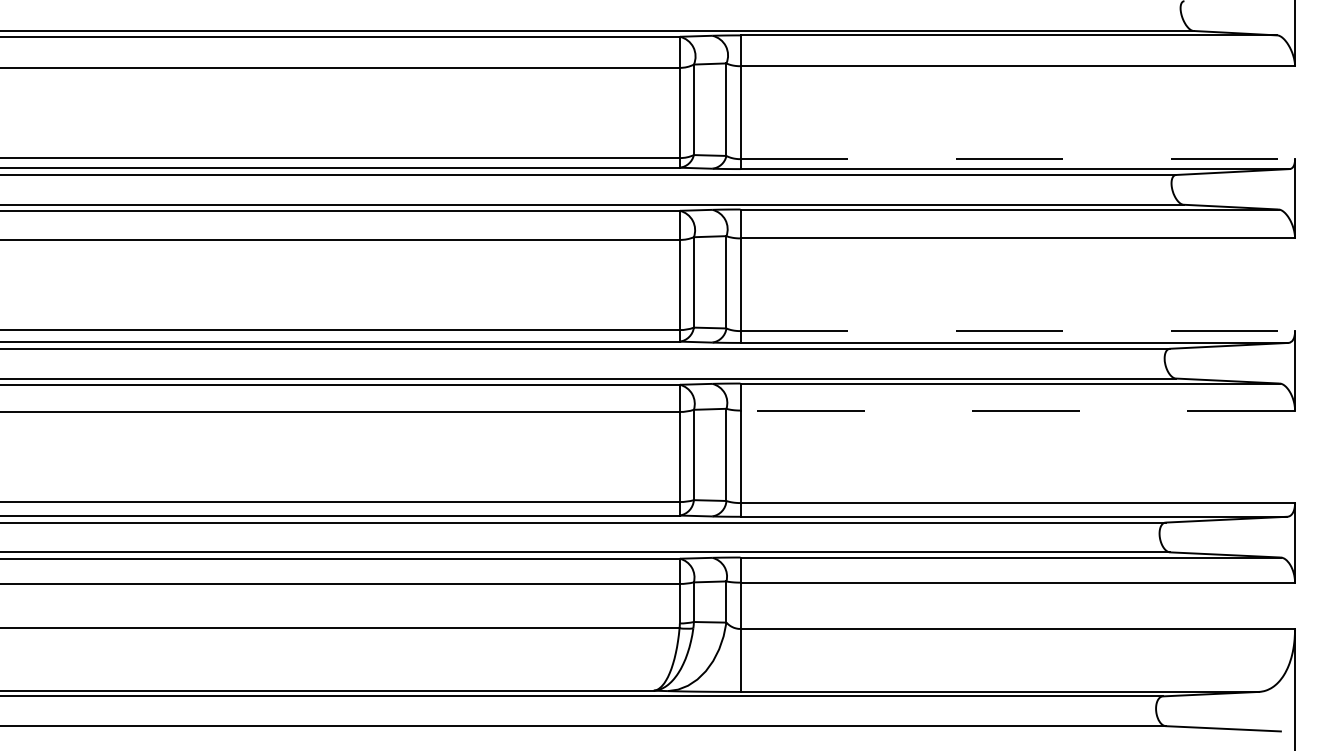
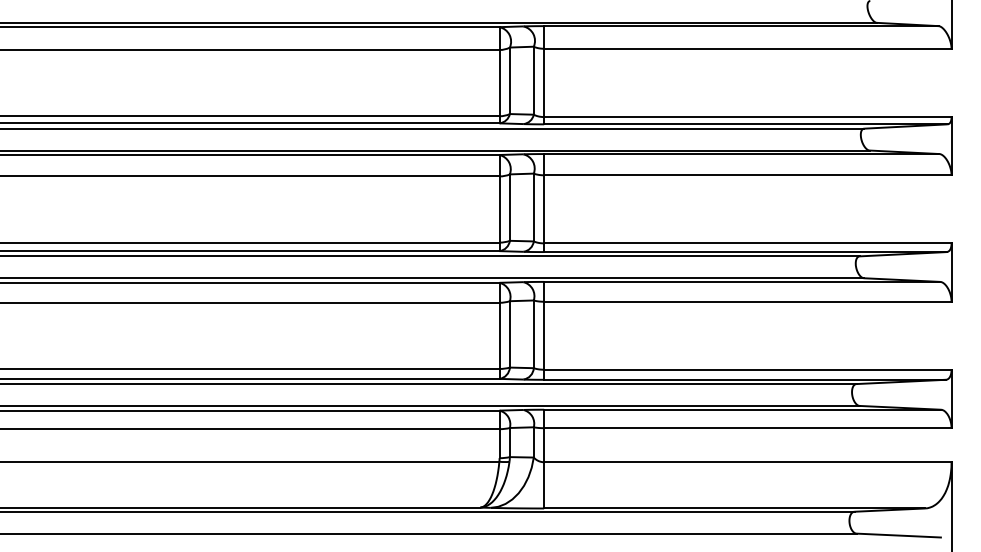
line: (1017, 159) -> (747, 117), dashed -> solid
line: (1017, 331) -> (747, 243), dashed -> solid
line: (1017, 410) -> (747, 301), dashed -> solid

